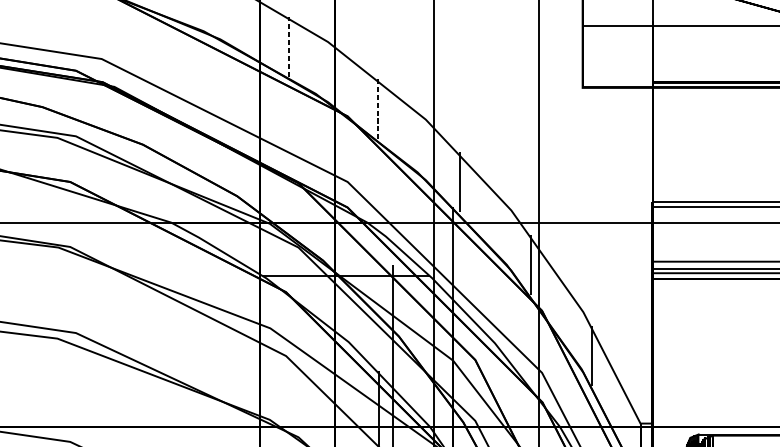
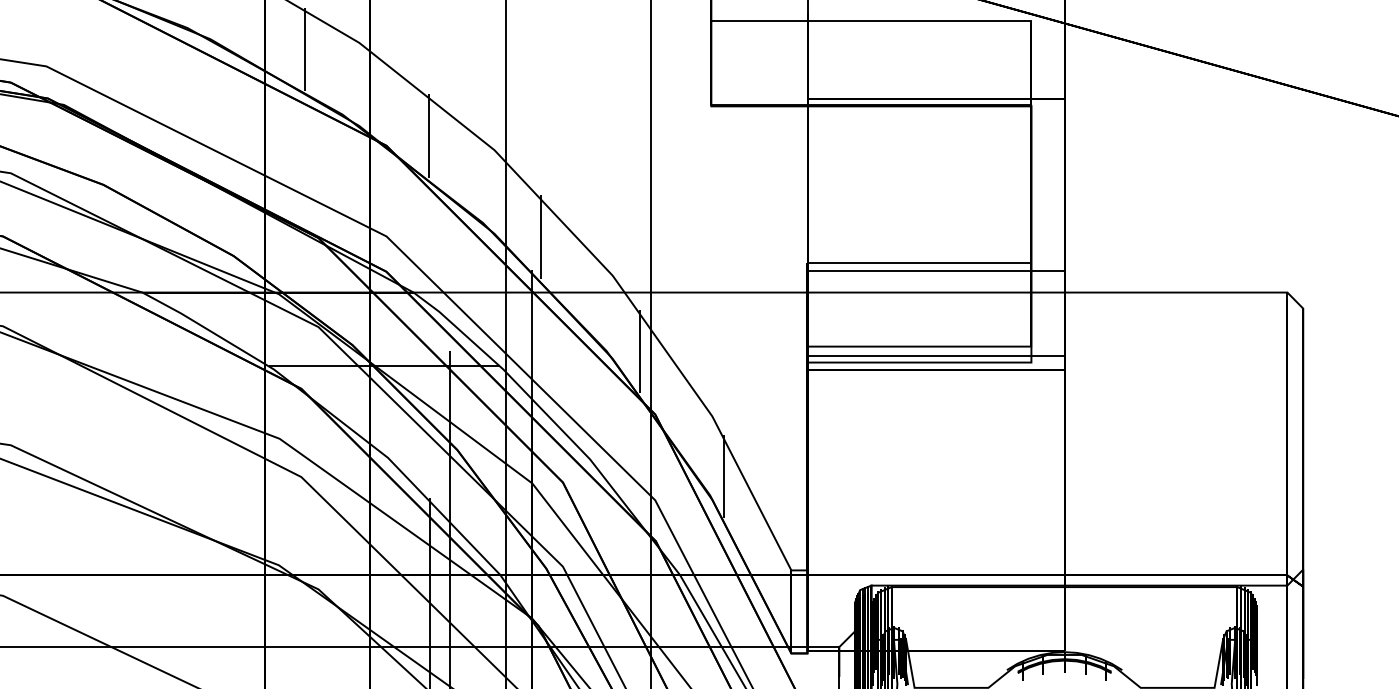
line: (288, 46) -> (304, 49), dashed -> solid
line: (378, 109) -> (428, 136), dashed -> solid

